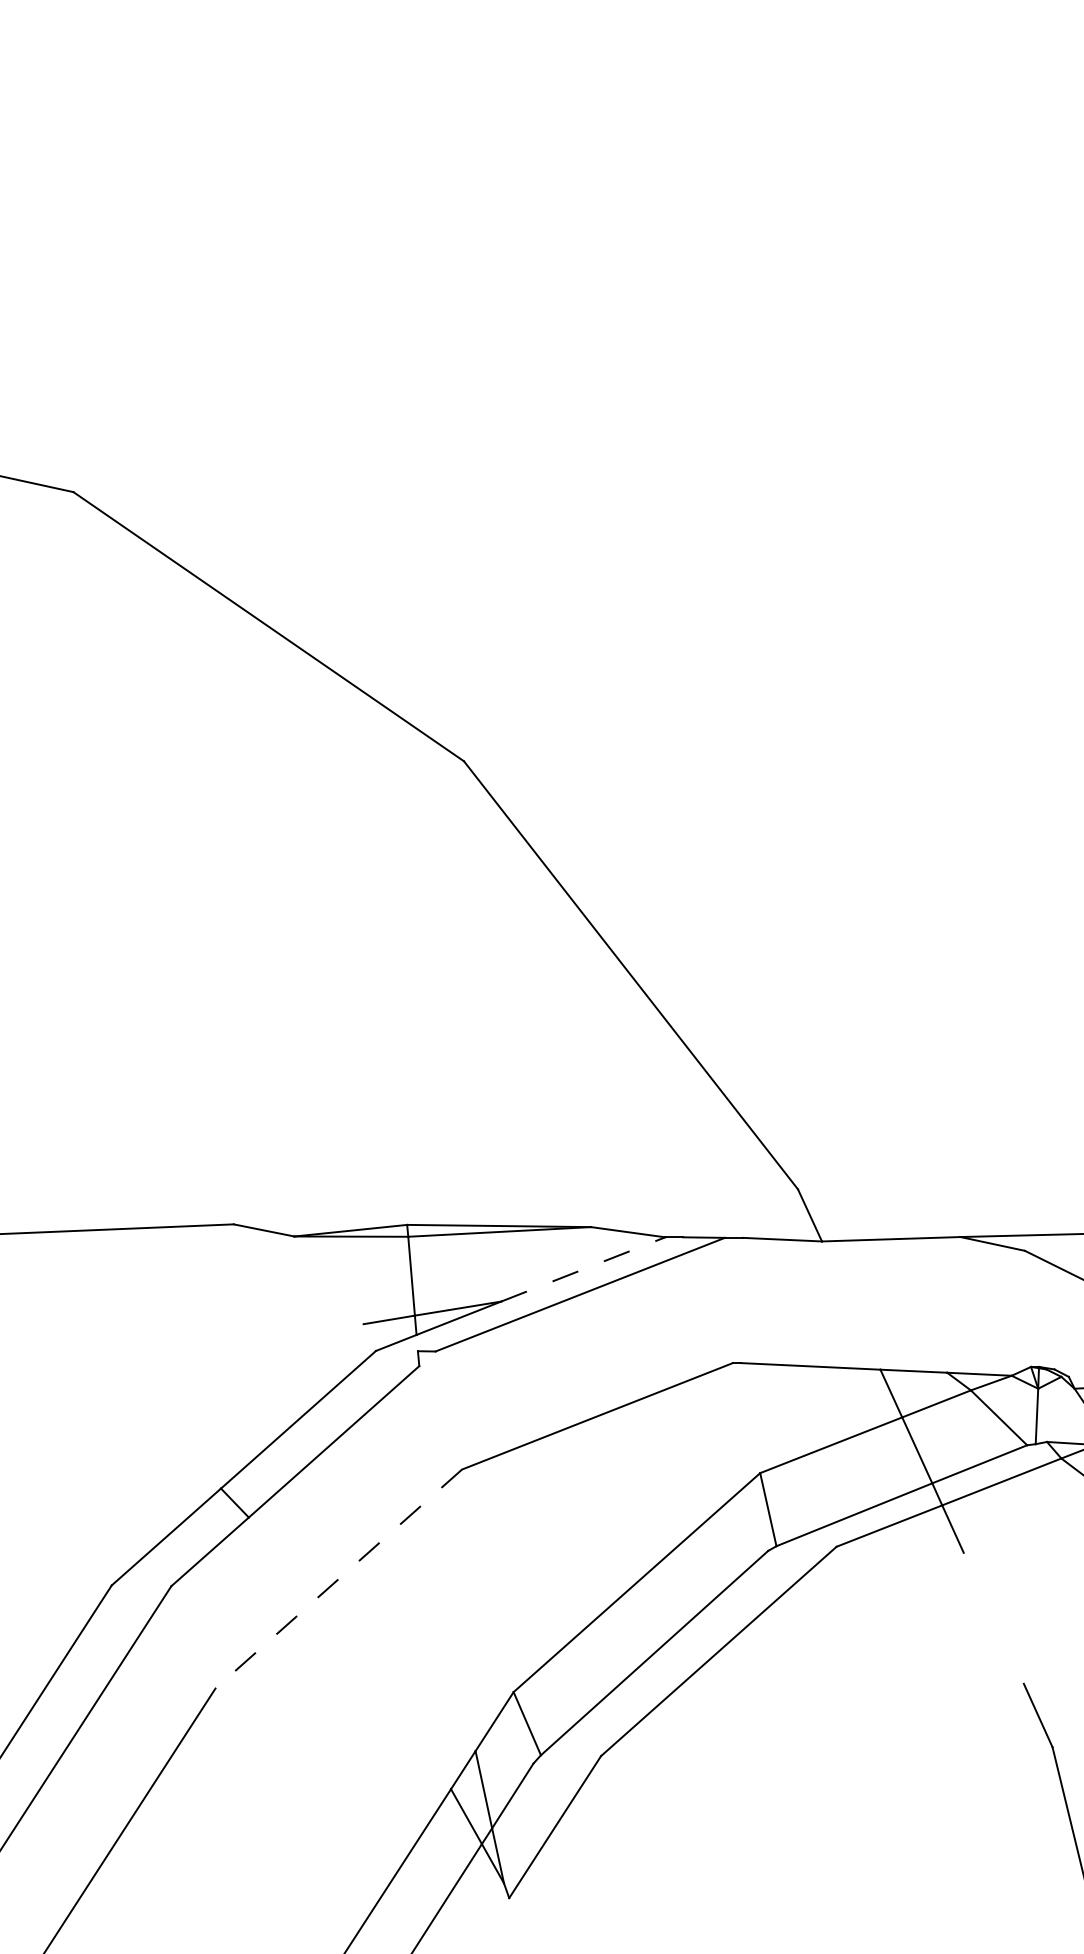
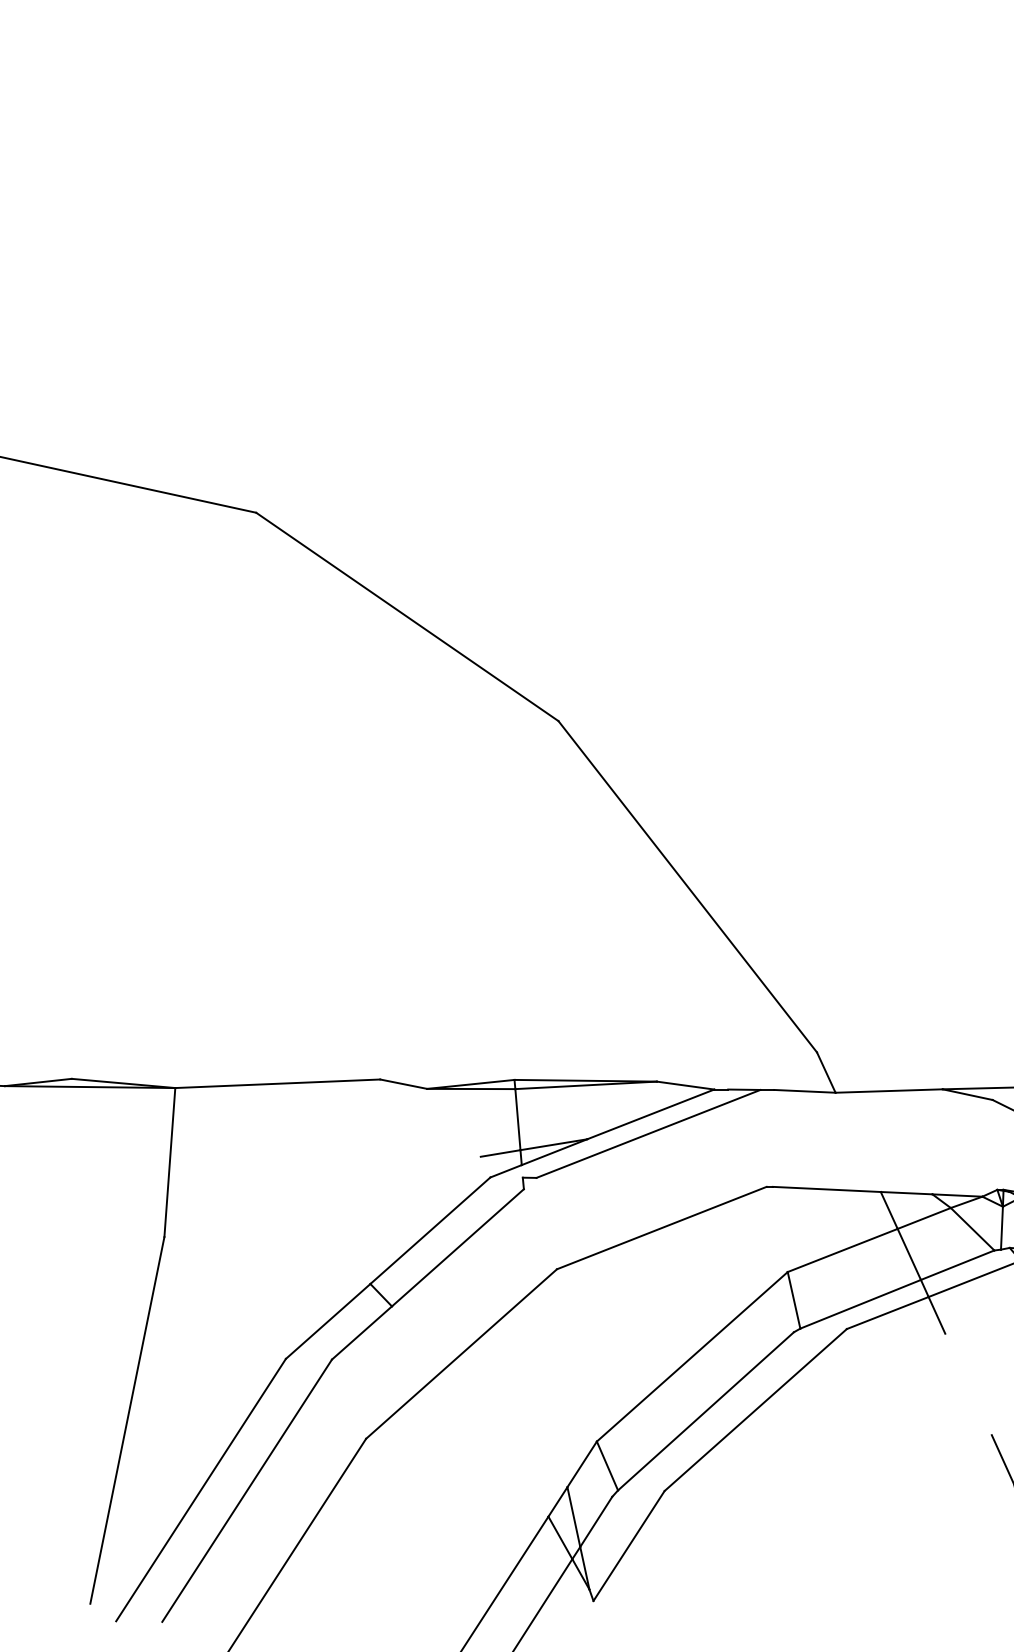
line: (584, 1269) -> (651, 1114), dashed -> solid
line: (338, 1579) -> (461, 1354), dashed -> solid

